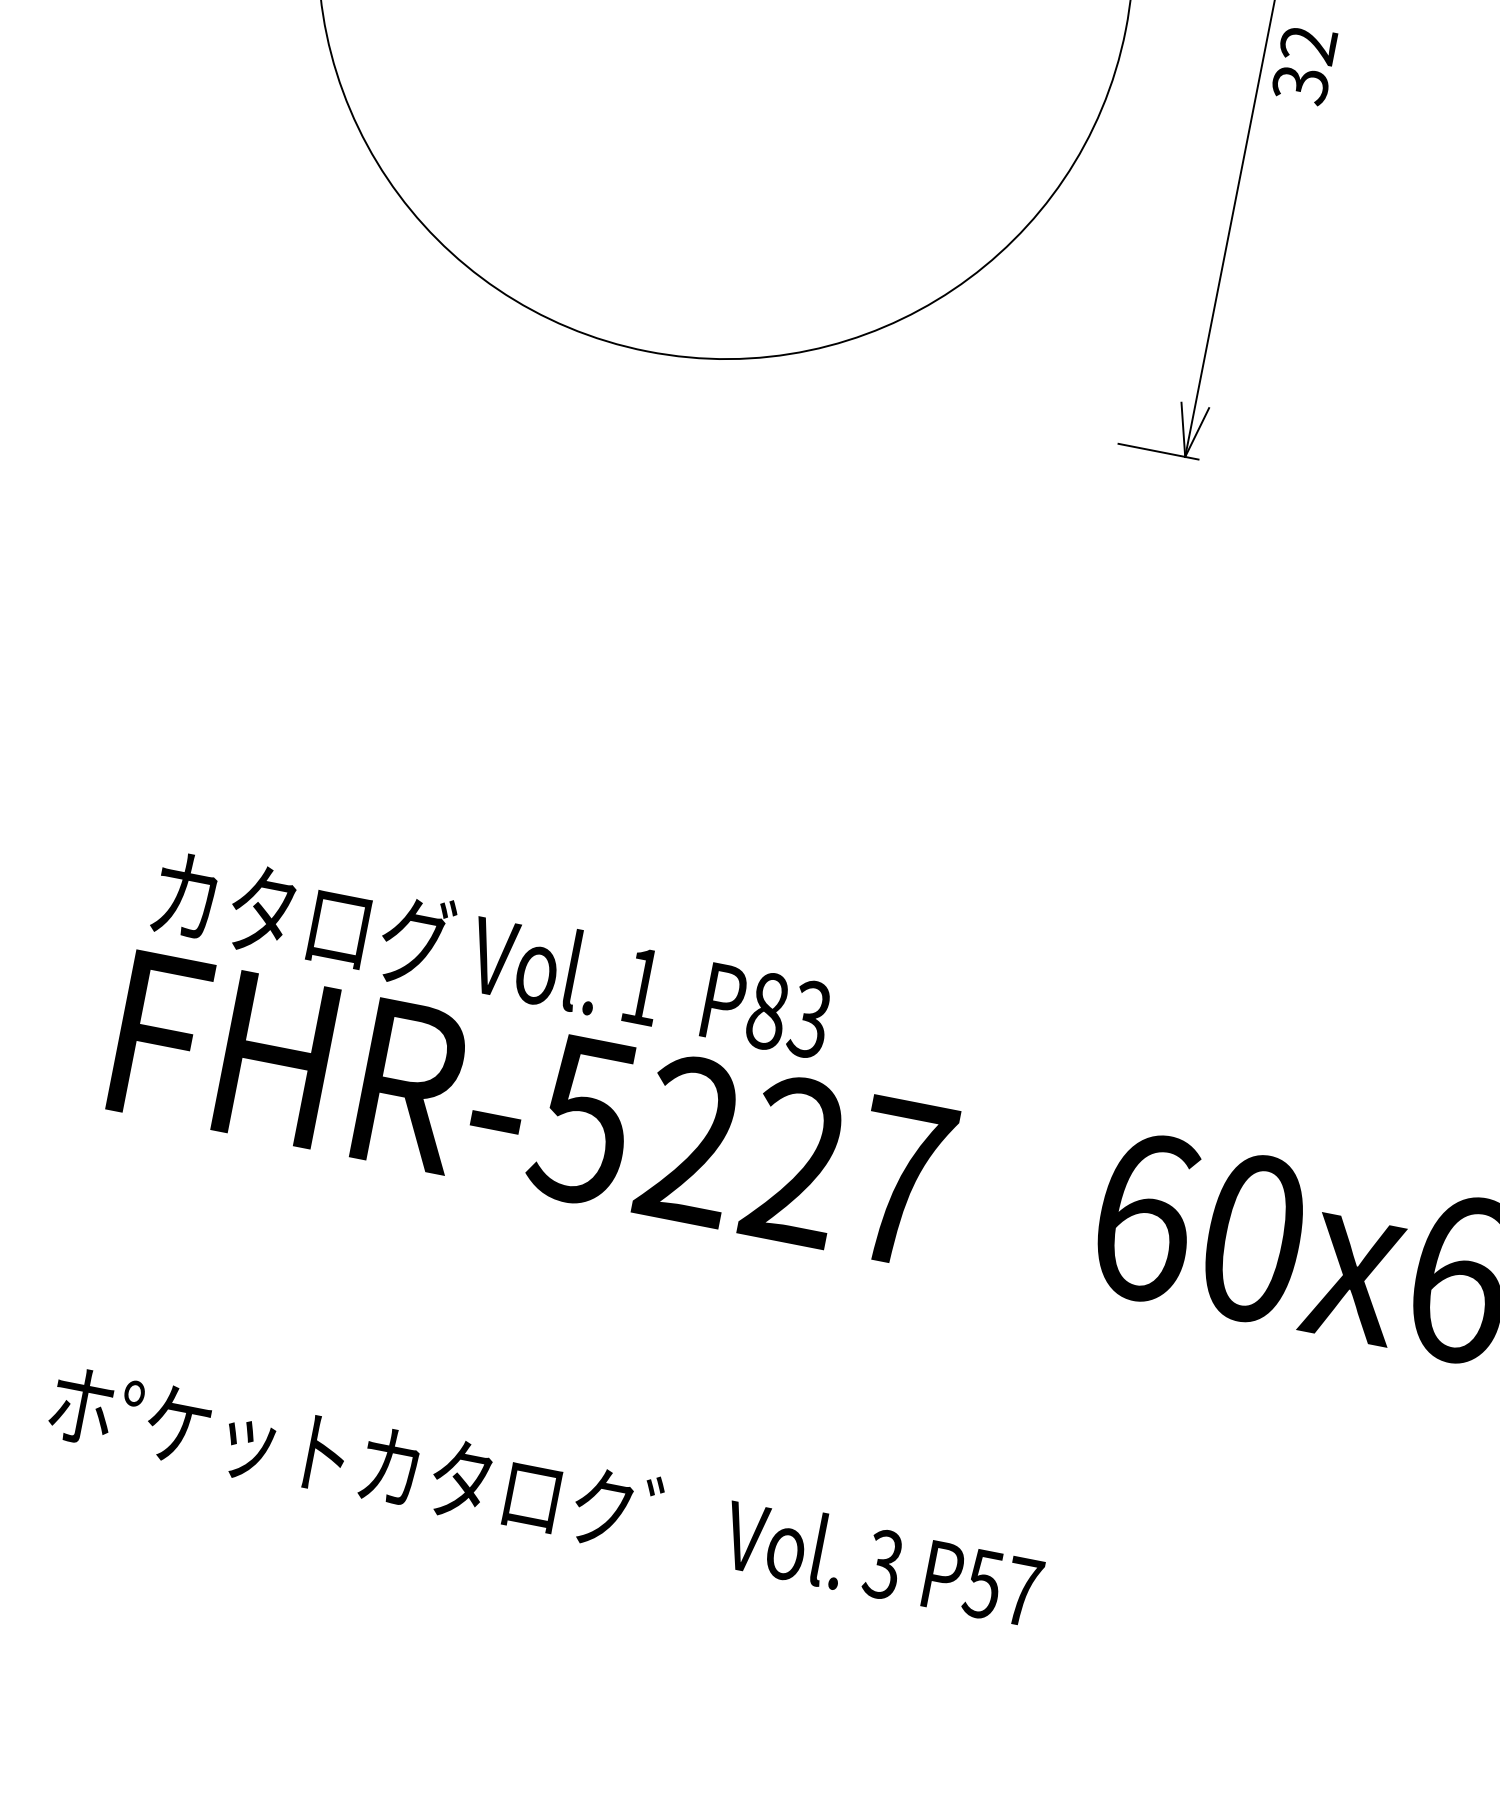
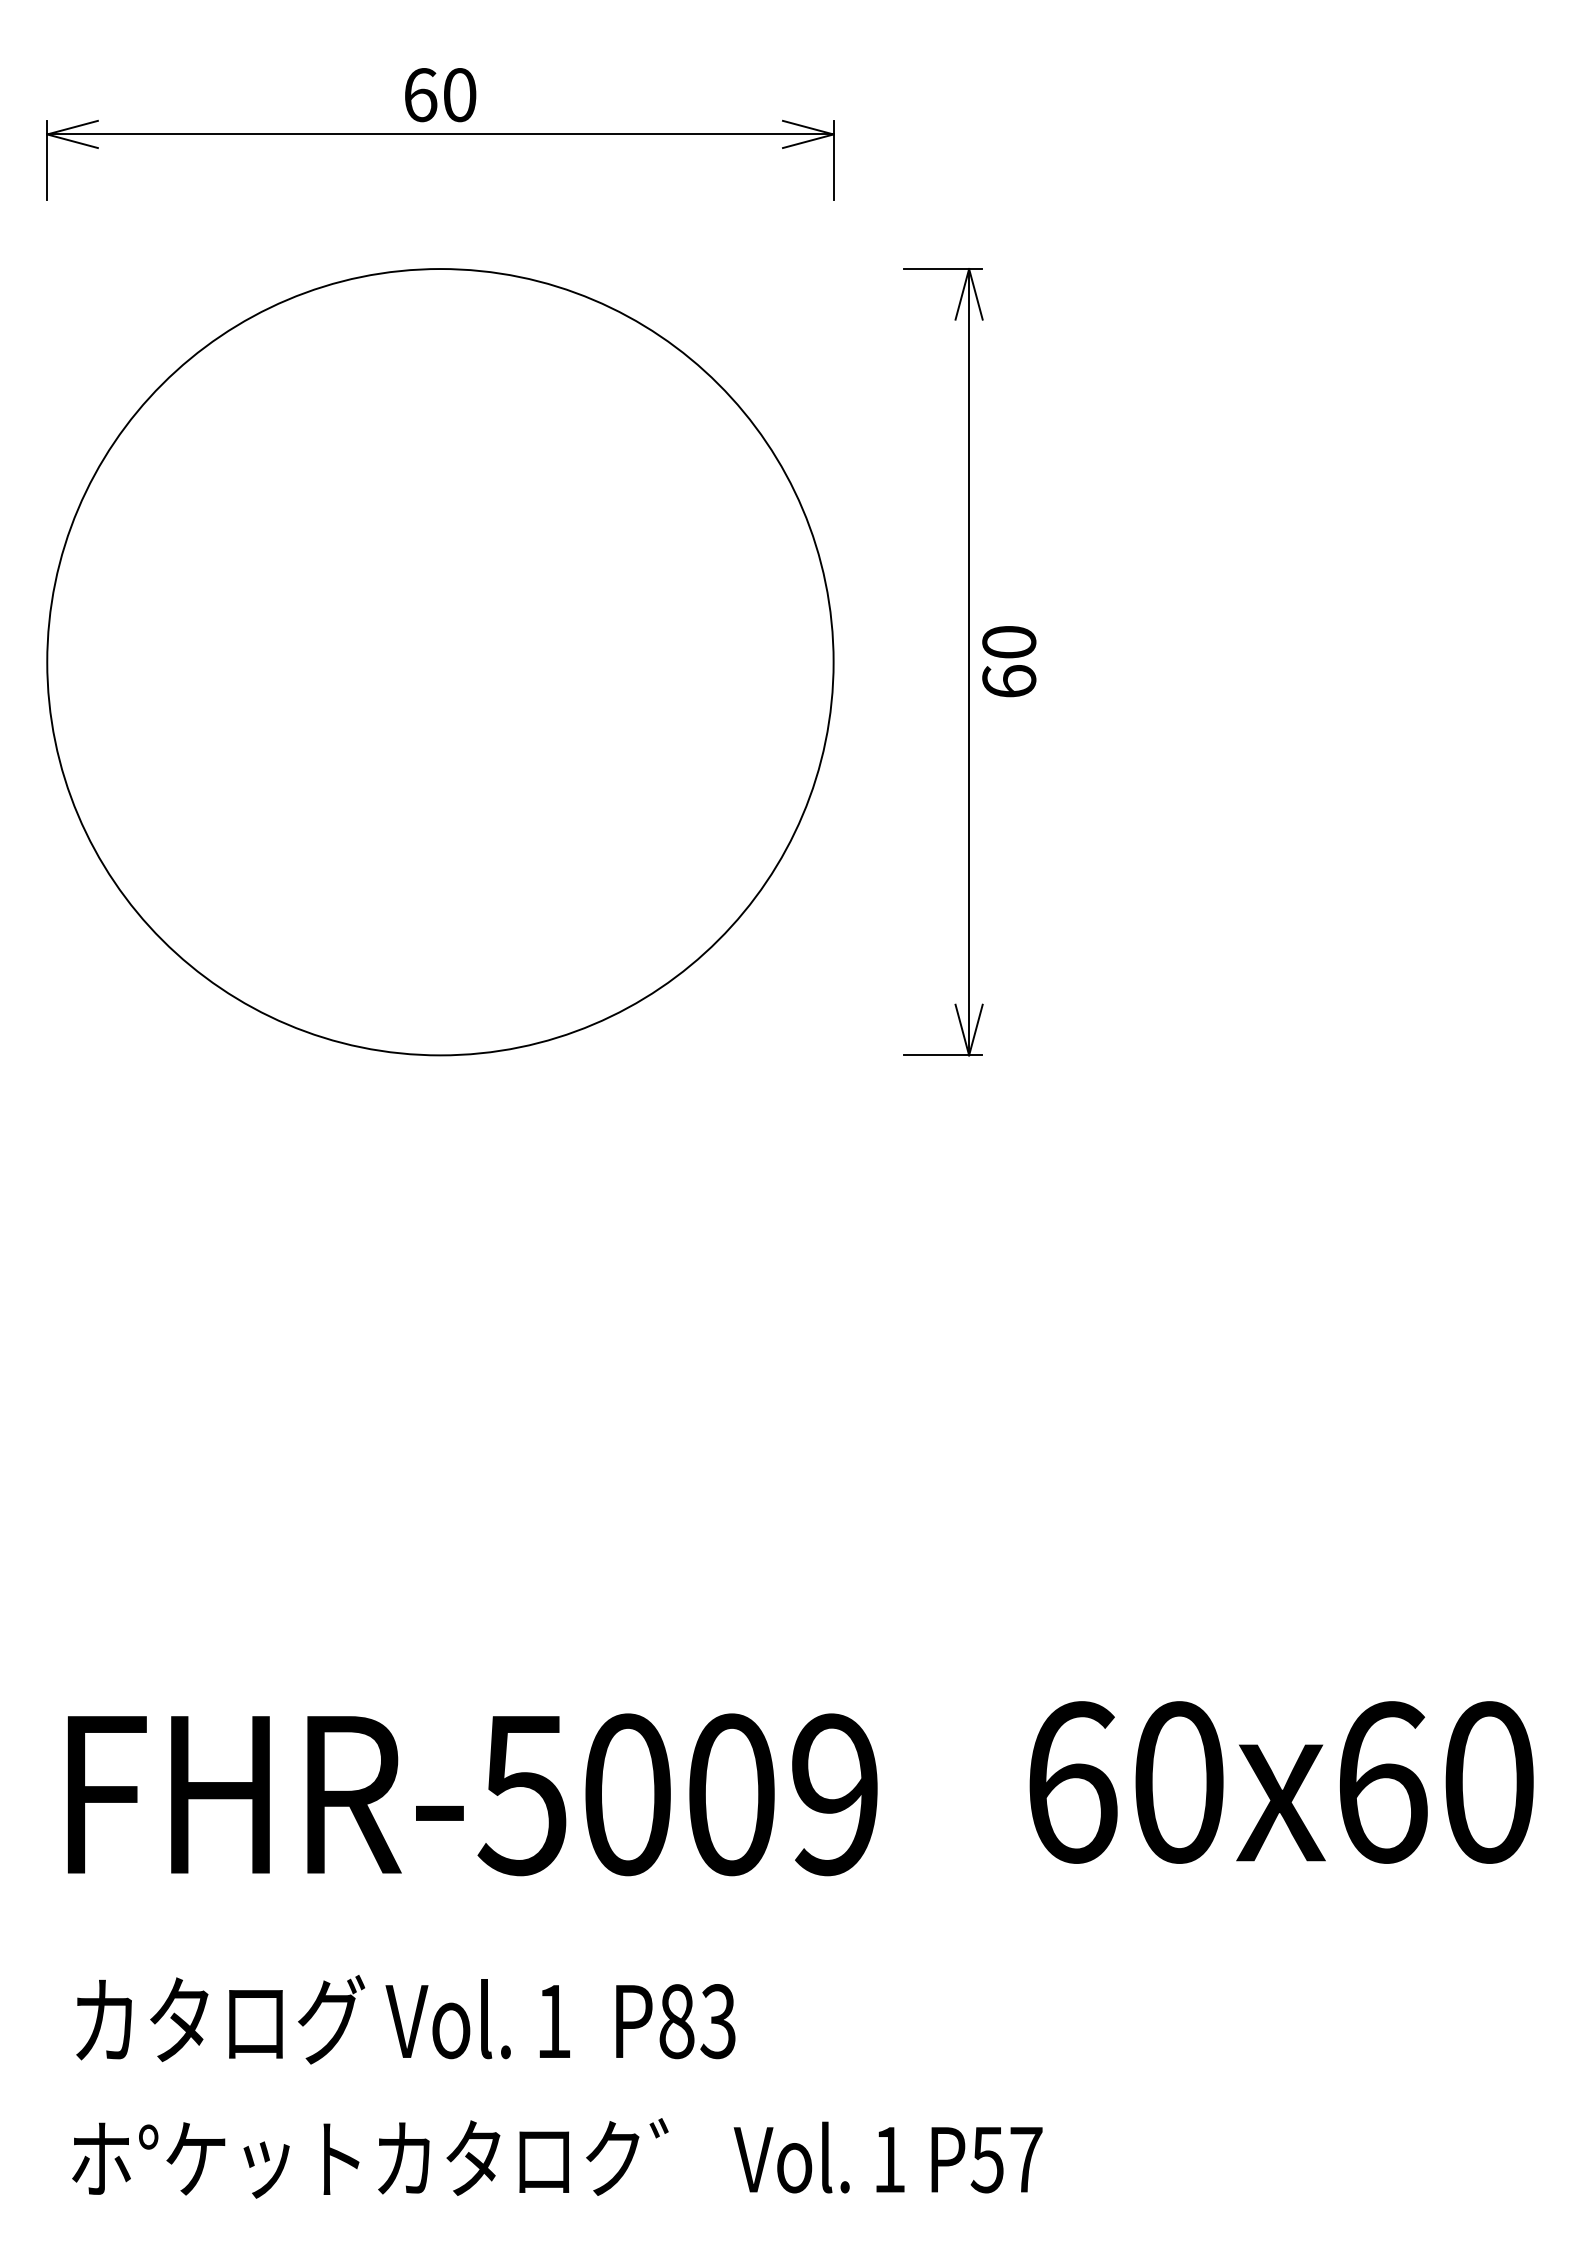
text: (1304, 65) -> (1009, 662), 32 -> 60
text: (492, 954) -> (405, 2019), moved
text: (794, 1161) -> (730, 1794), FHR-5227 -> FHR-5009
text: (882, 1564) -> (888, 2159), 3 -> 1

